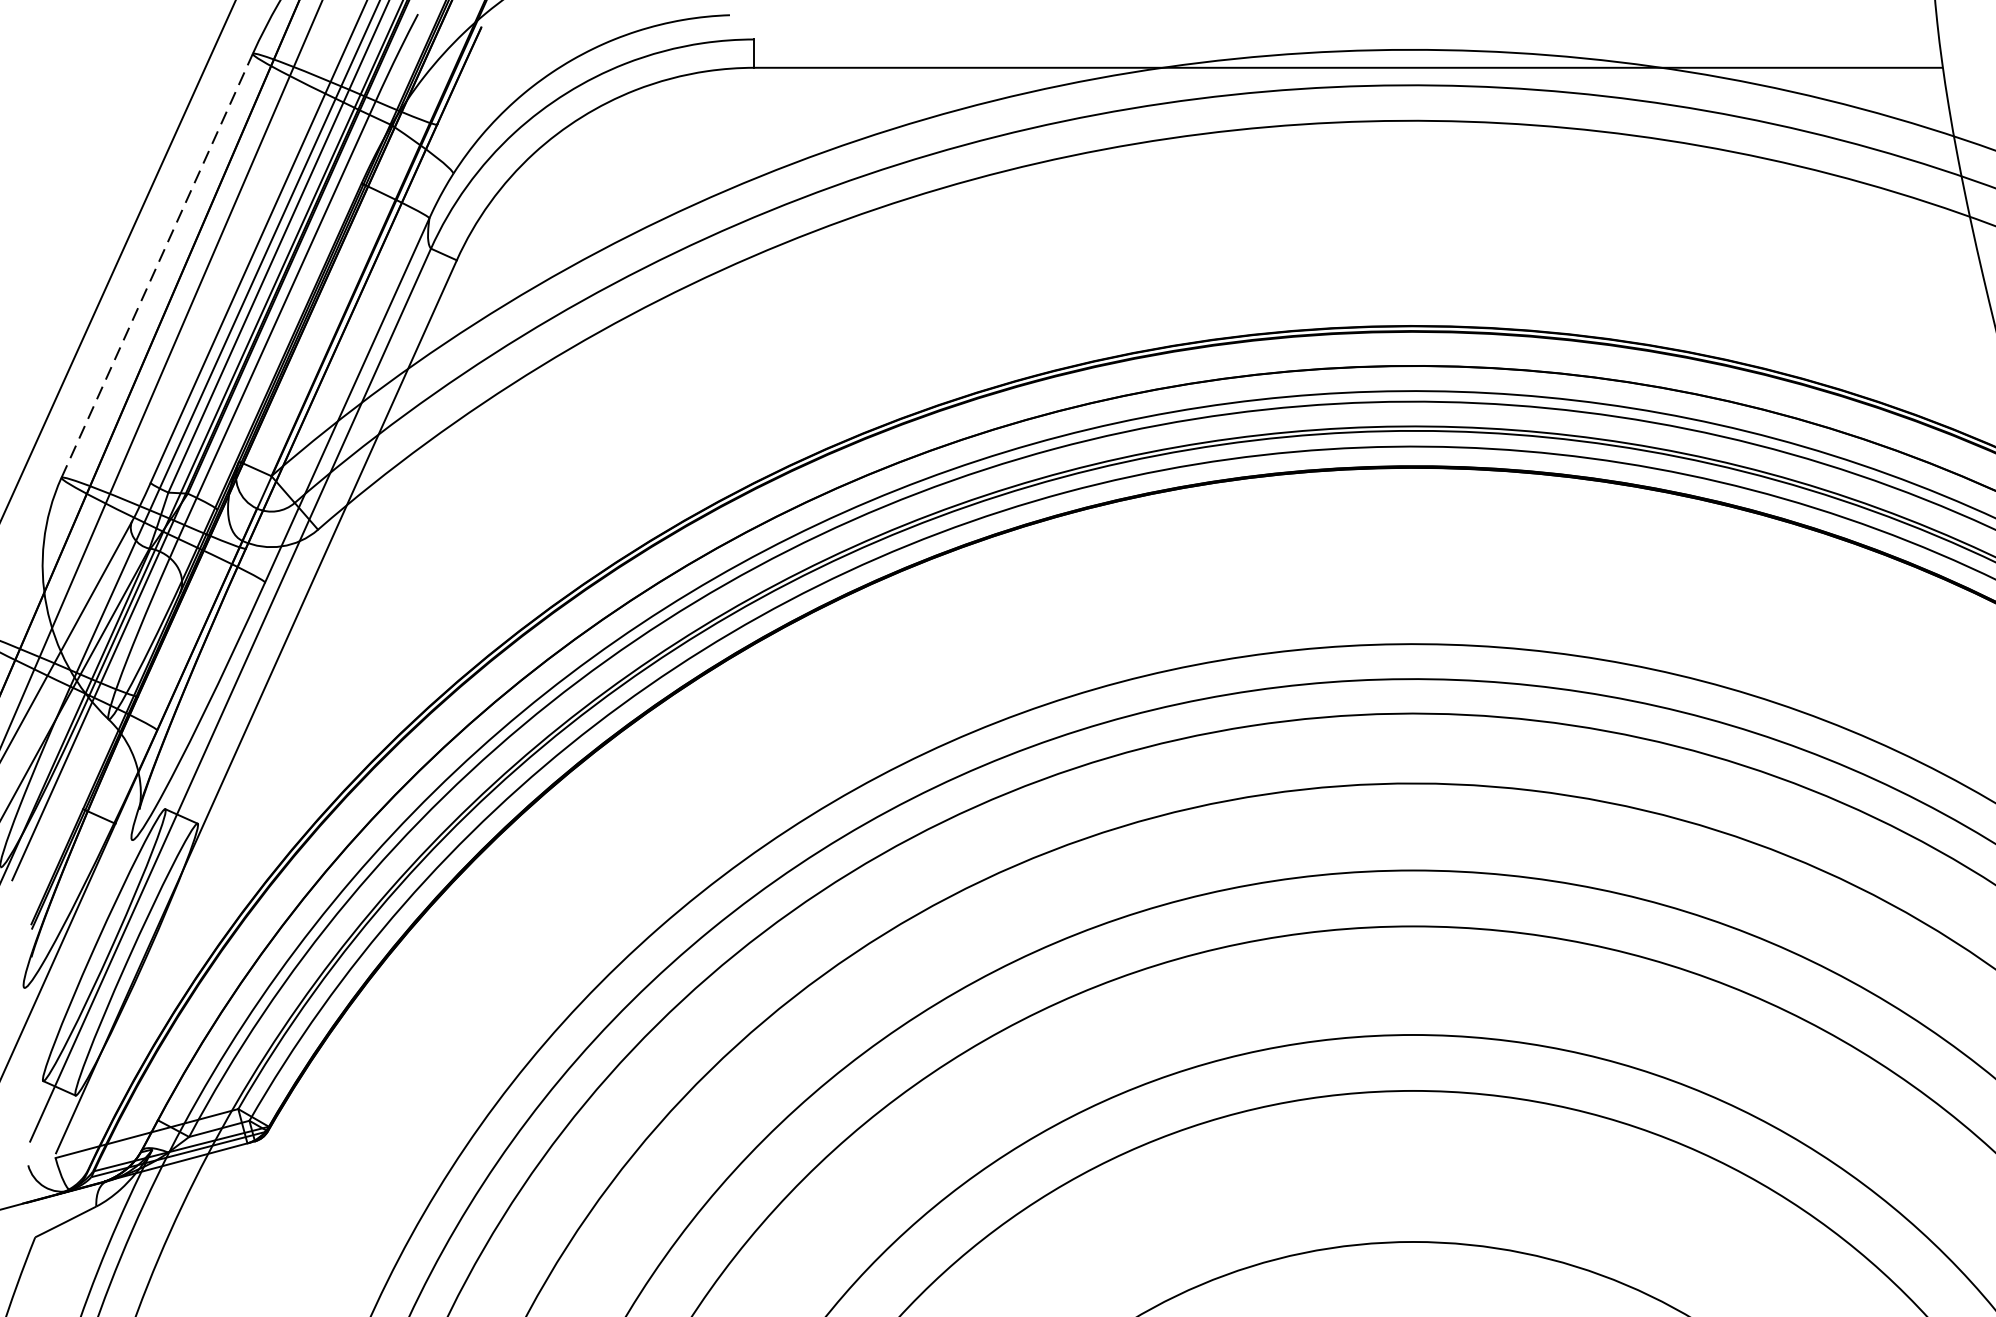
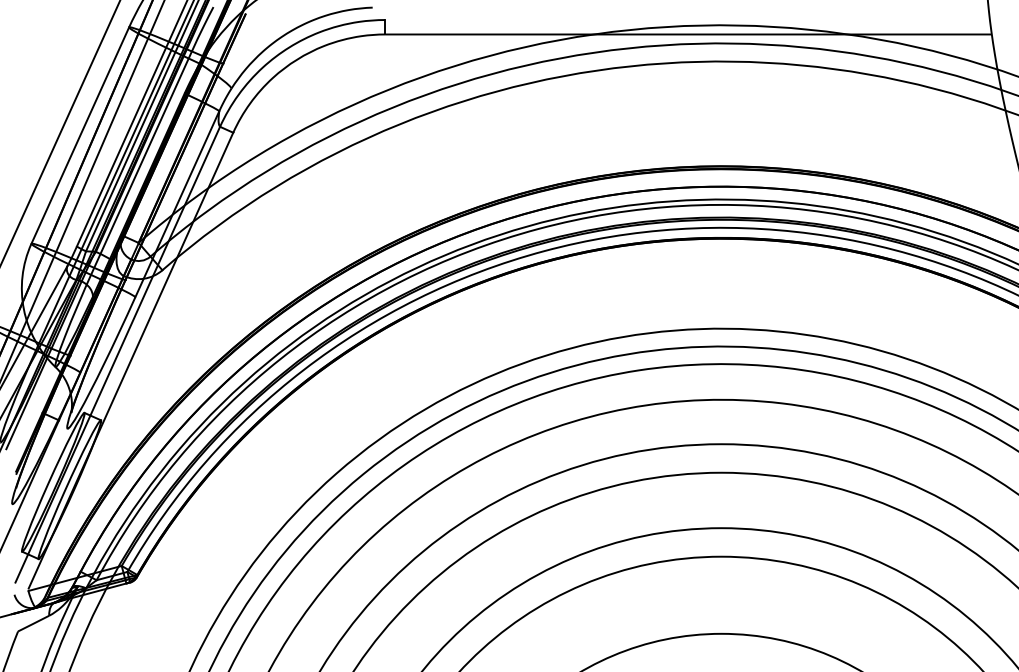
line: (157, 265) -> (80, 135), dashed -> solid

